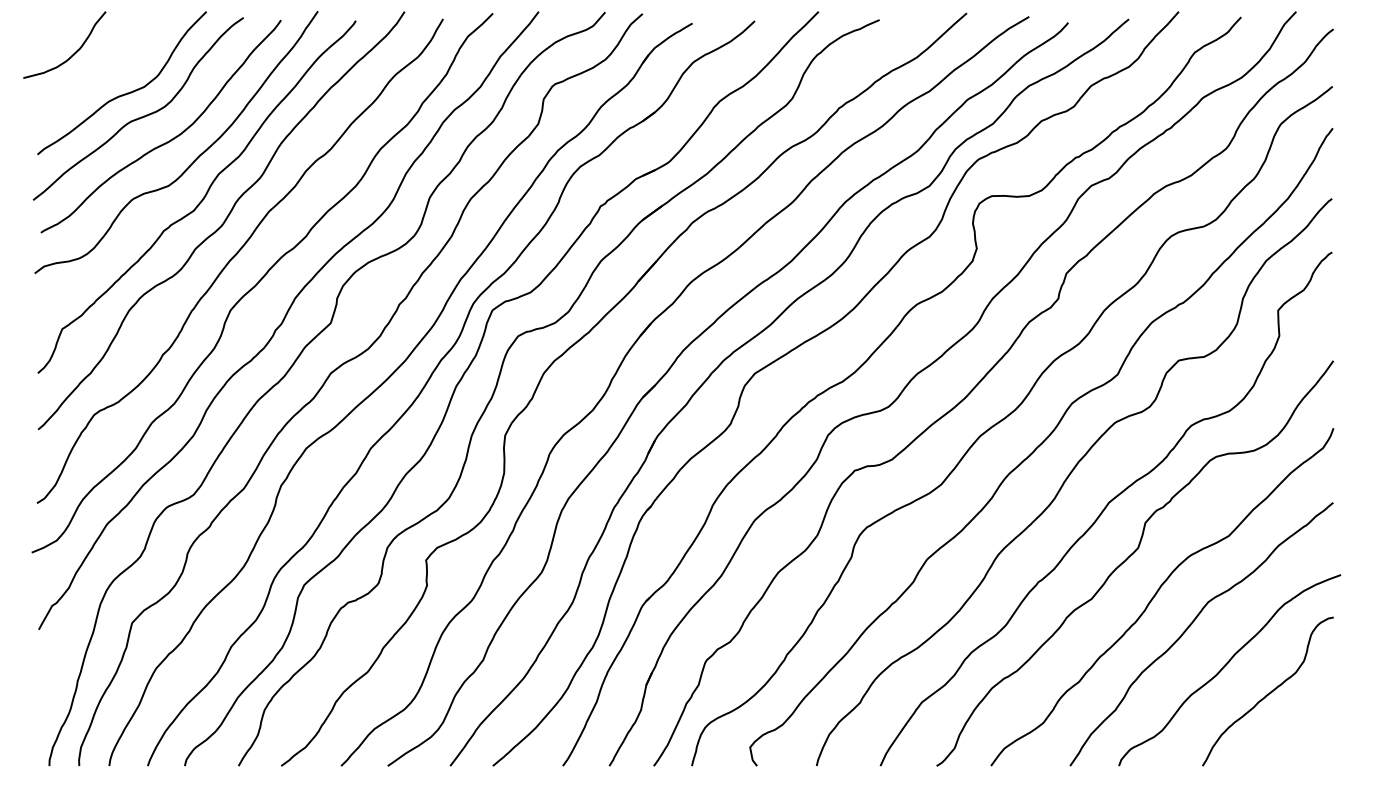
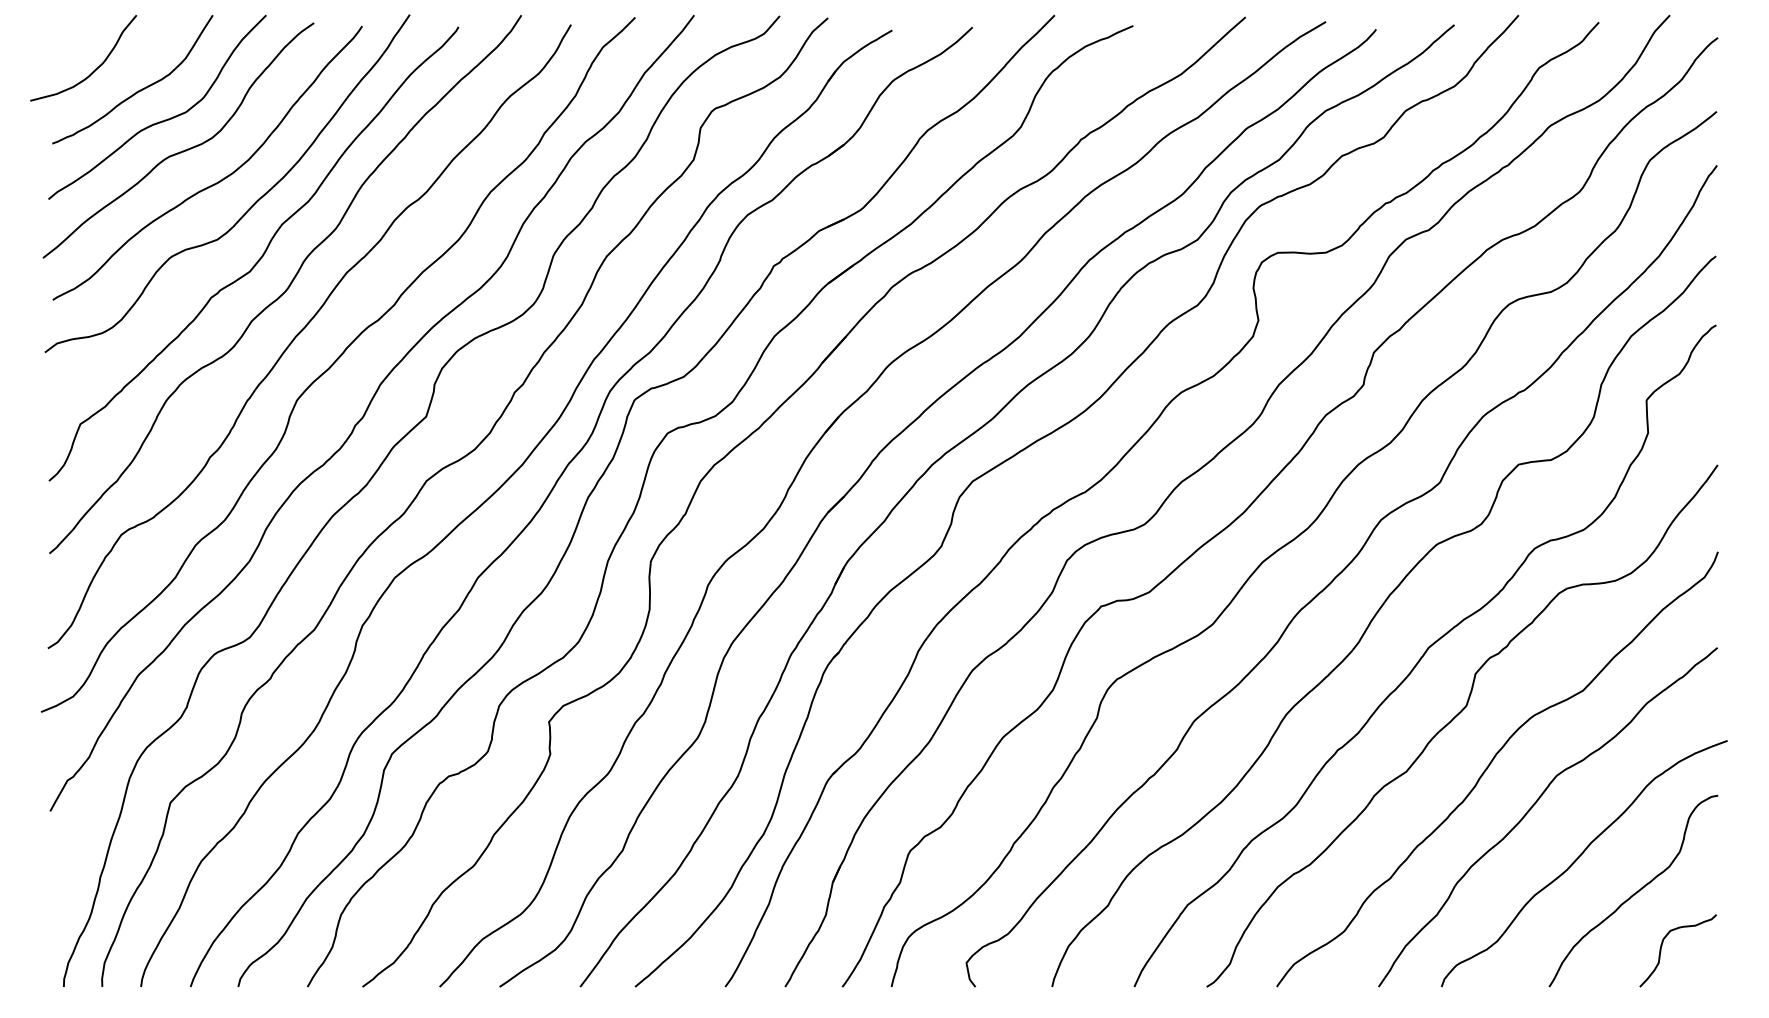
curve: (107, 69) -> (138, 89), added
curve: (1291, 732) -> (1663, 943), added

